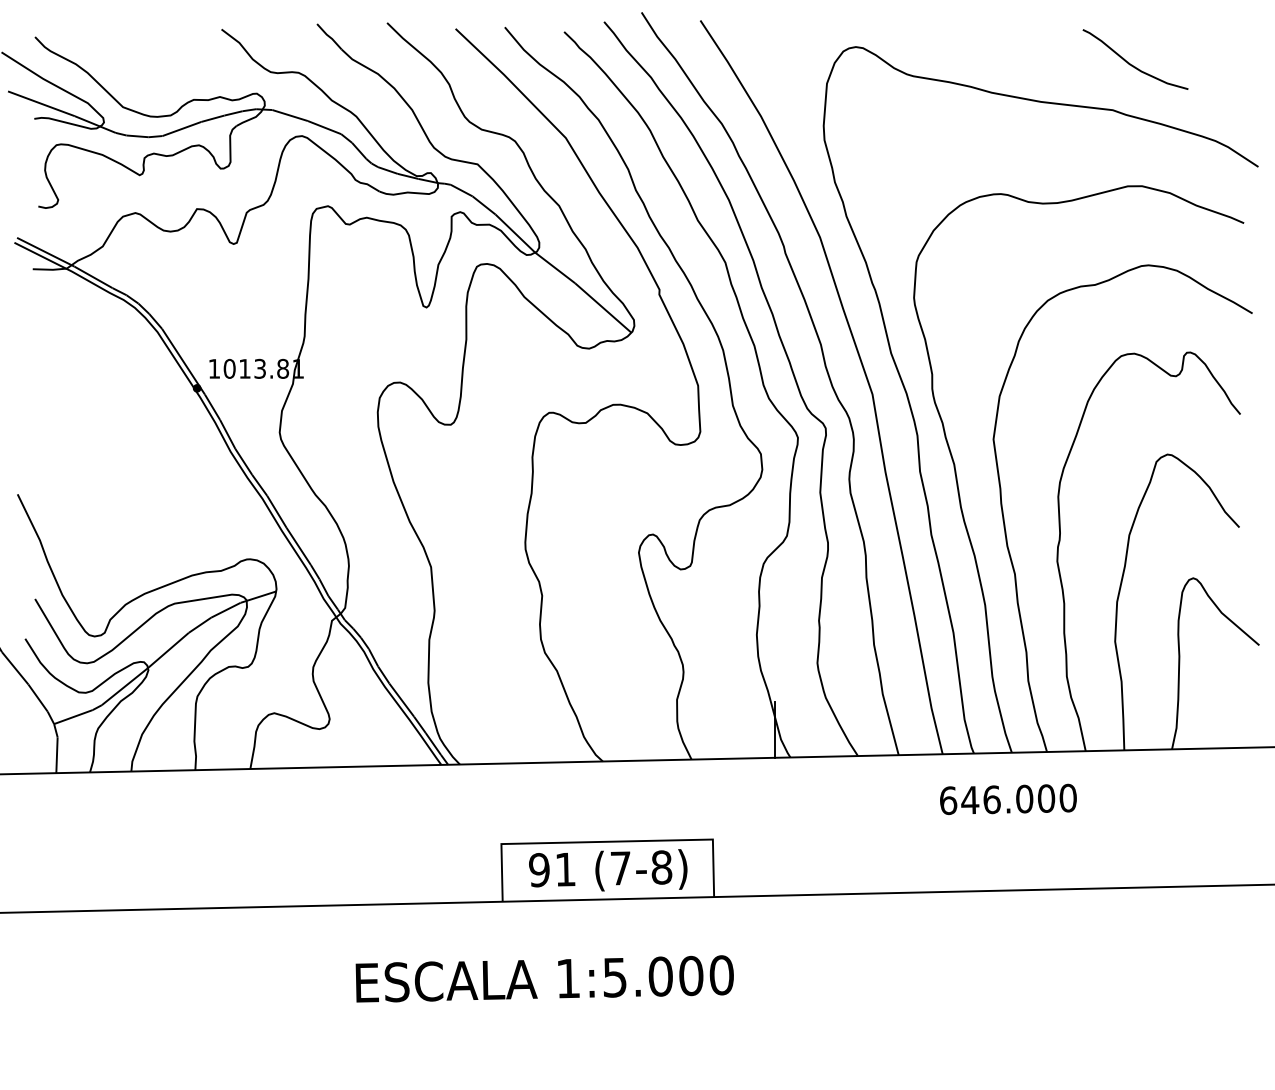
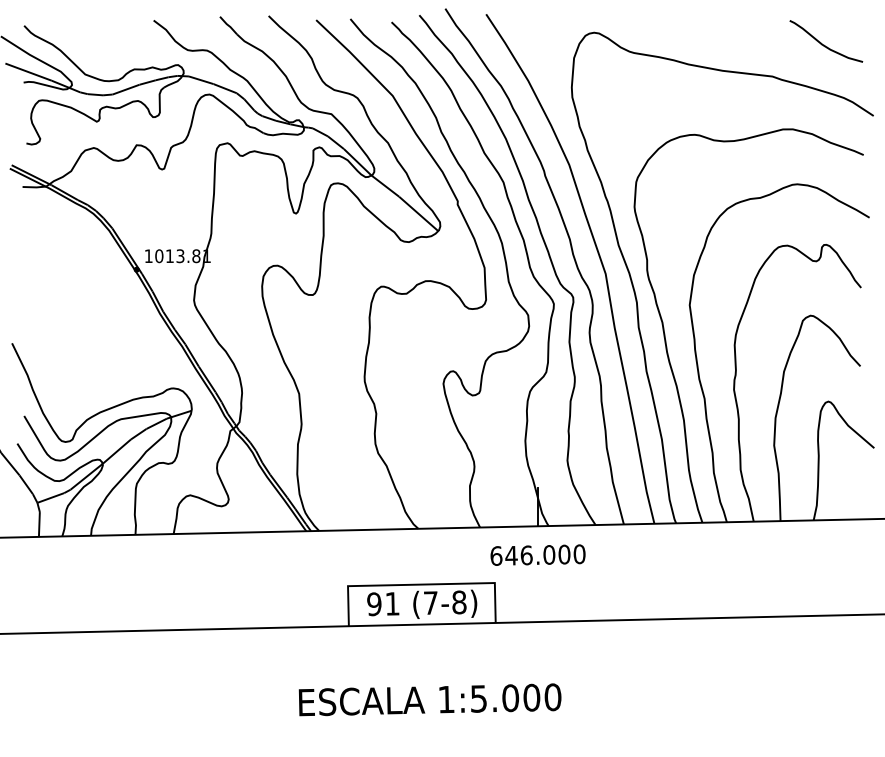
curve: (1132, 64) -> (824, 44), moved
text: (1007, 798) -> (537, 554), moved
text: (543, 978) -> (429, 699), moved

